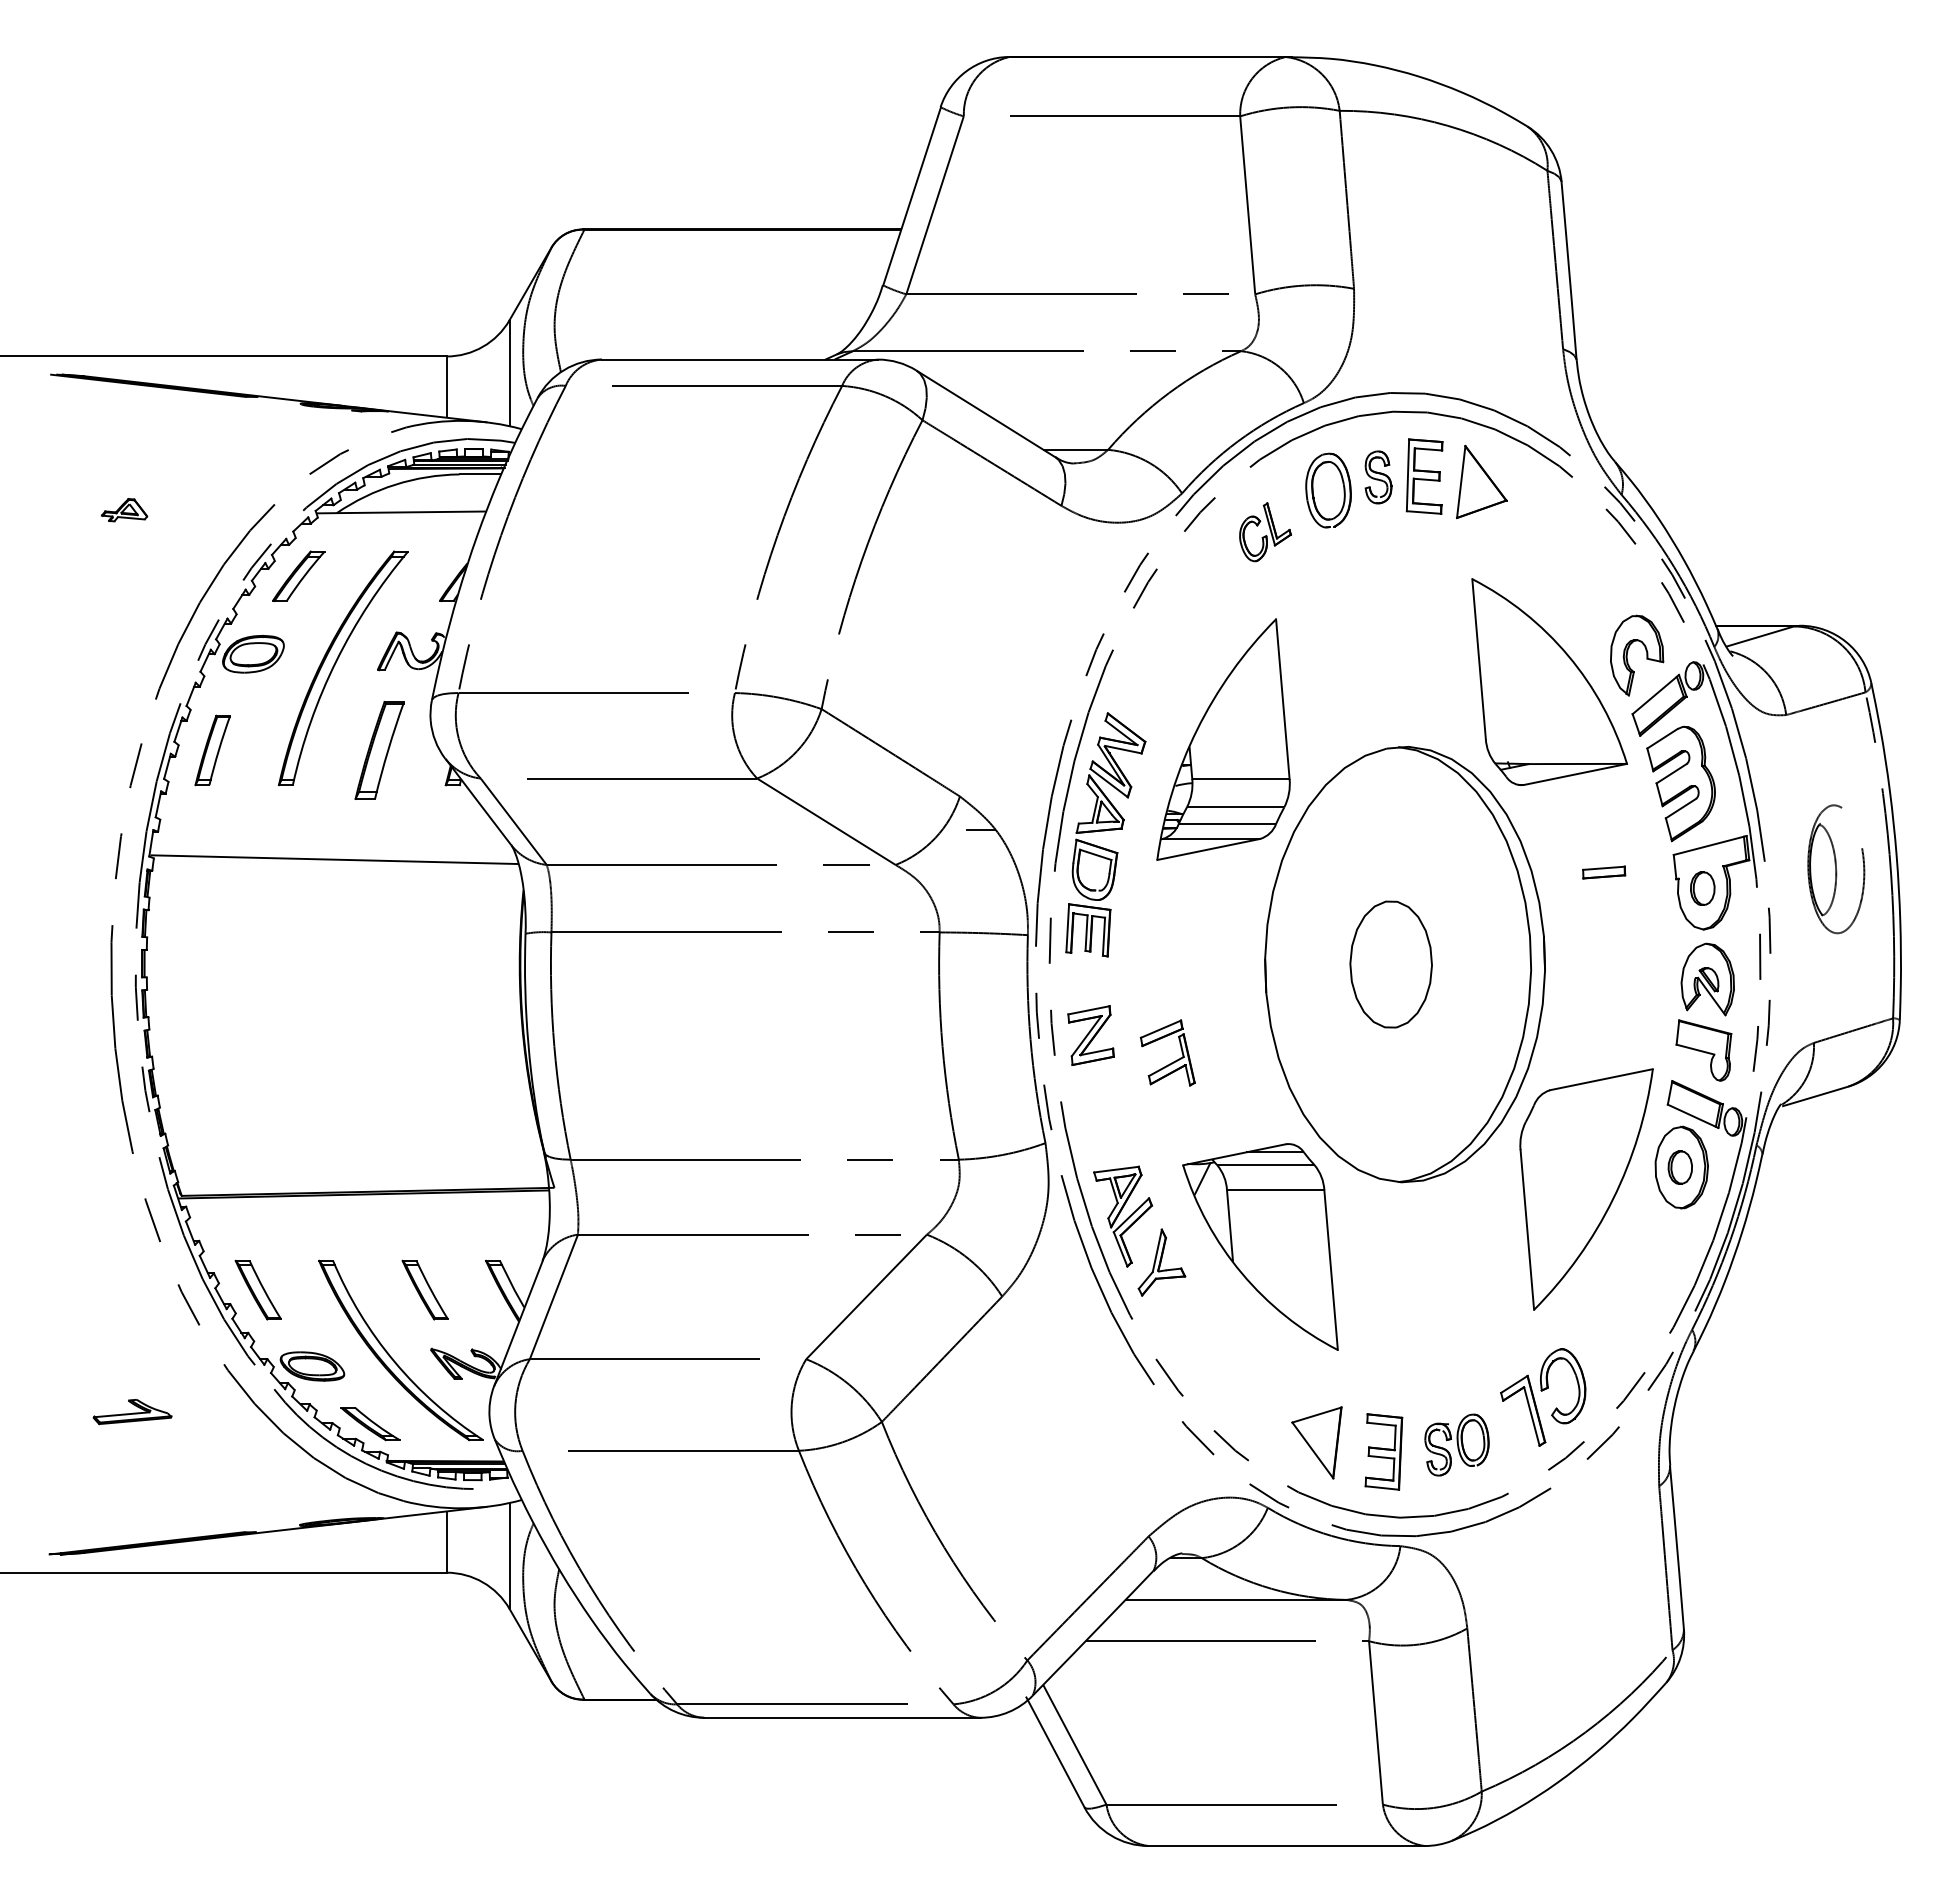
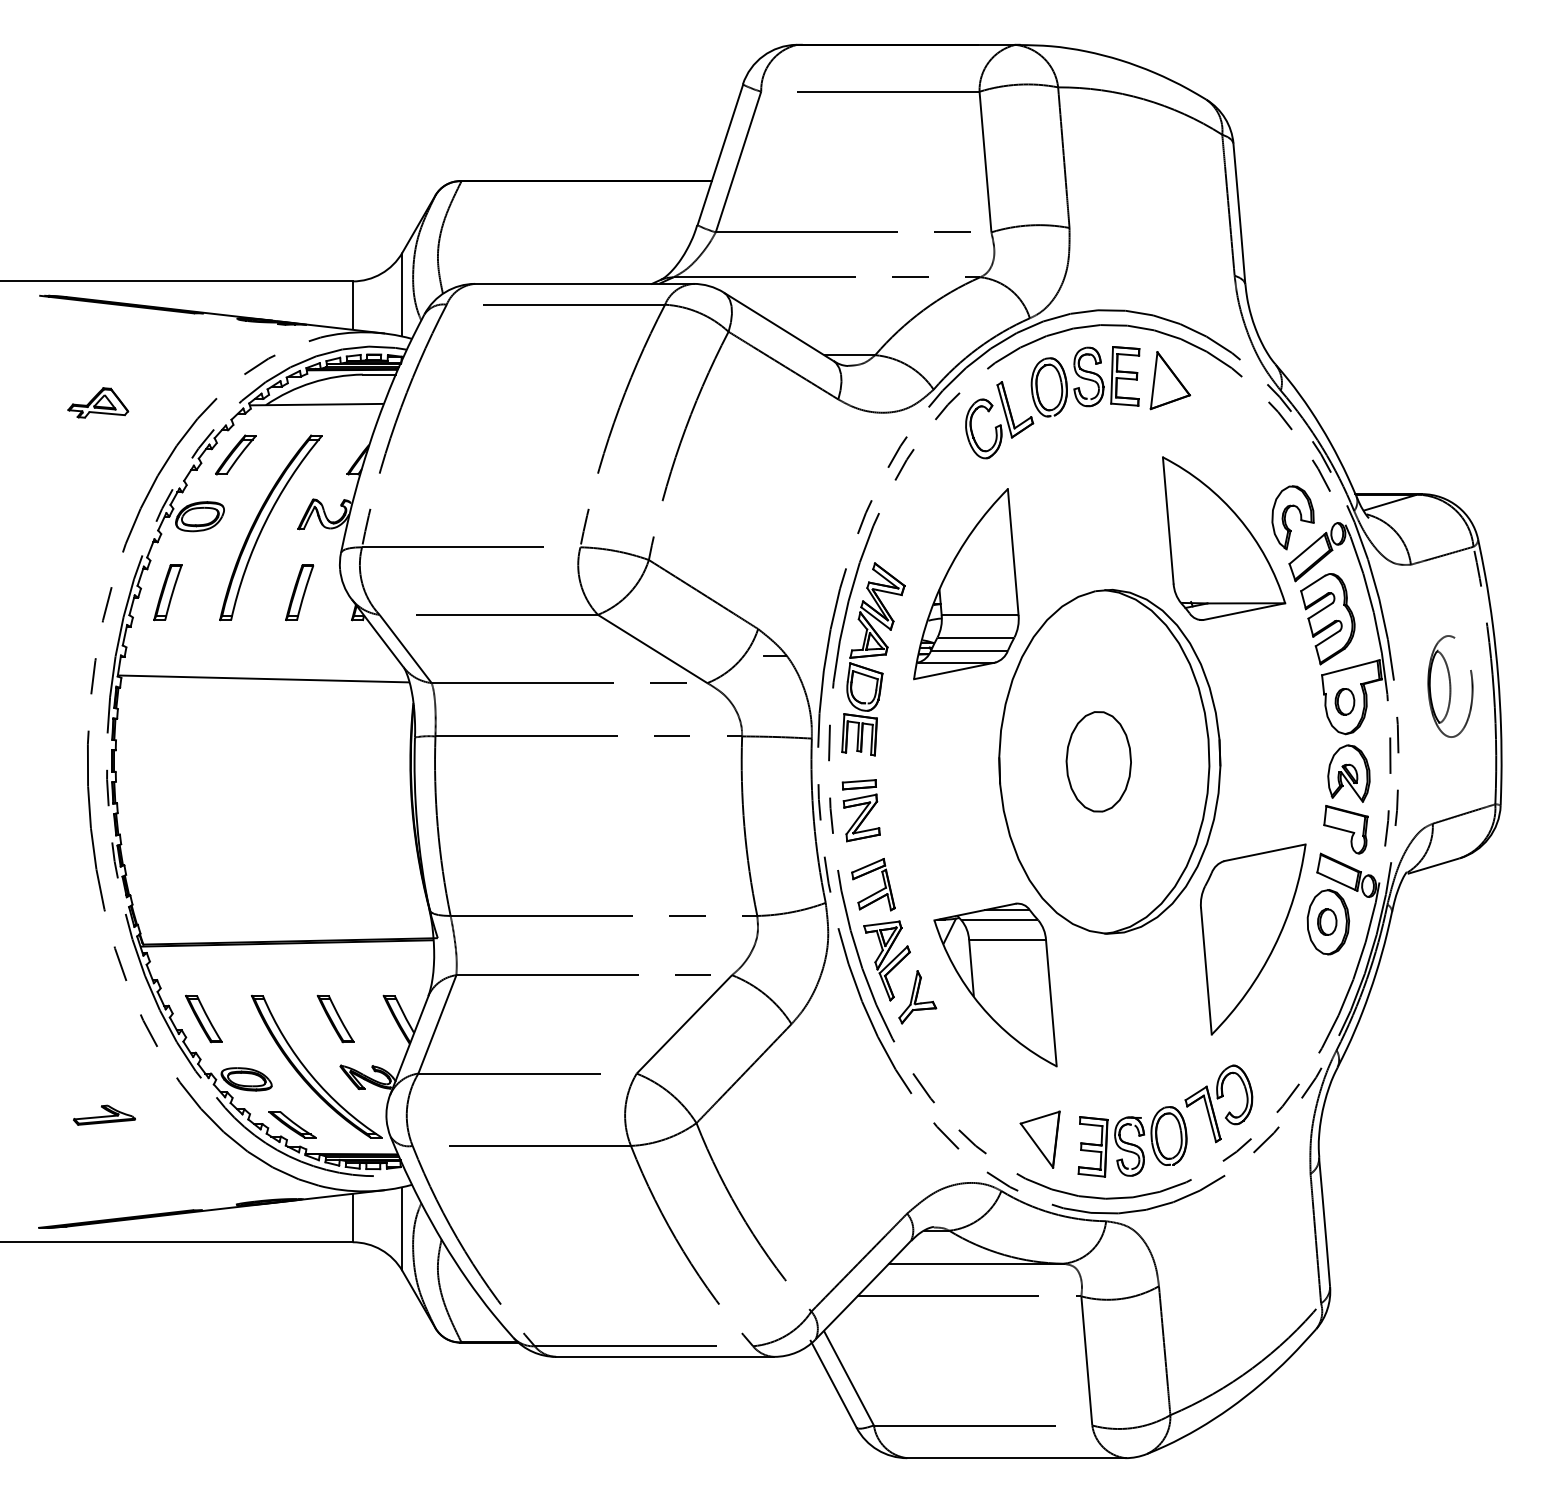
part: (1378, 477) -> (1088, 377), size x1.43
part: (124, 509) -> (98, 402), size x1.67
part: (1265, 532) -> (999, 420), size x1.67
part: (379, 750) -> (299, 592), size x0.71
part: (1604, 872) -> (859, 784), moved
part: (1171, 1062) -> (876, 892), moved
part: (1456, 1444) -> (1150, 1140), size x1.43

